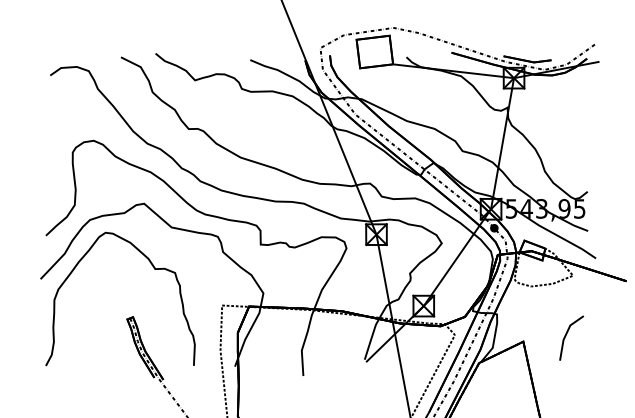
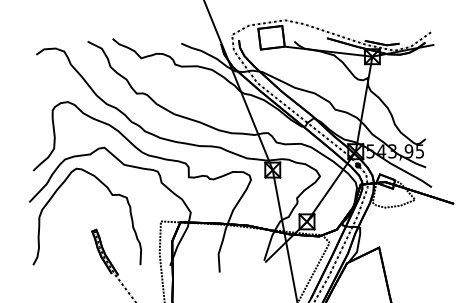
line: (567, 334) -> (411, 242), removed

